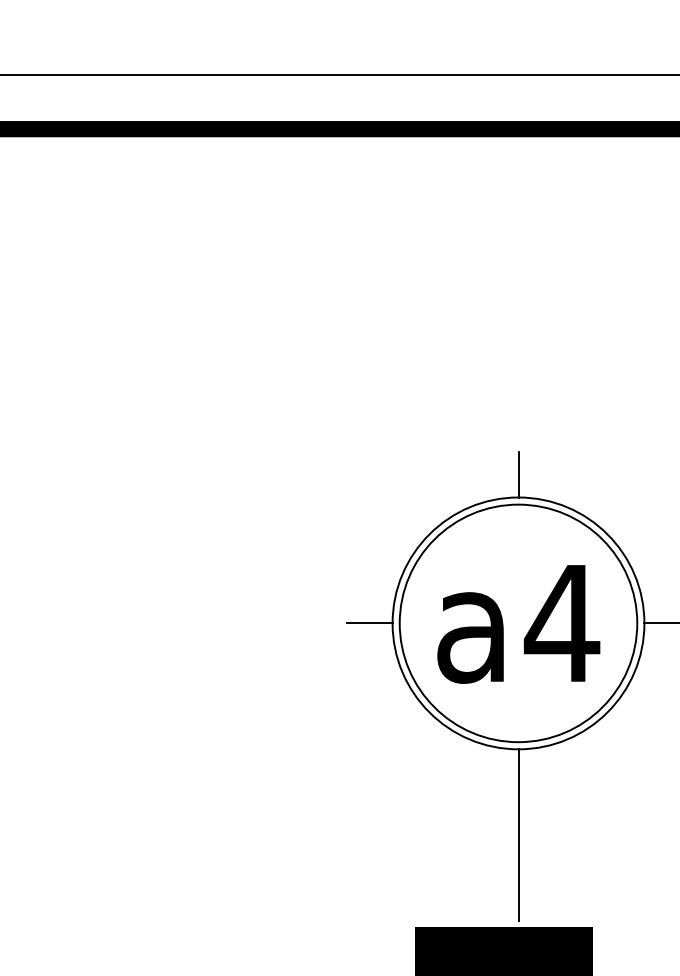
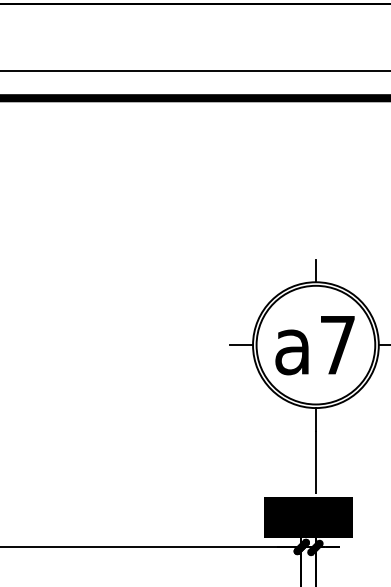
text: (561, 624) -> (337, 345), a4 -> a7

